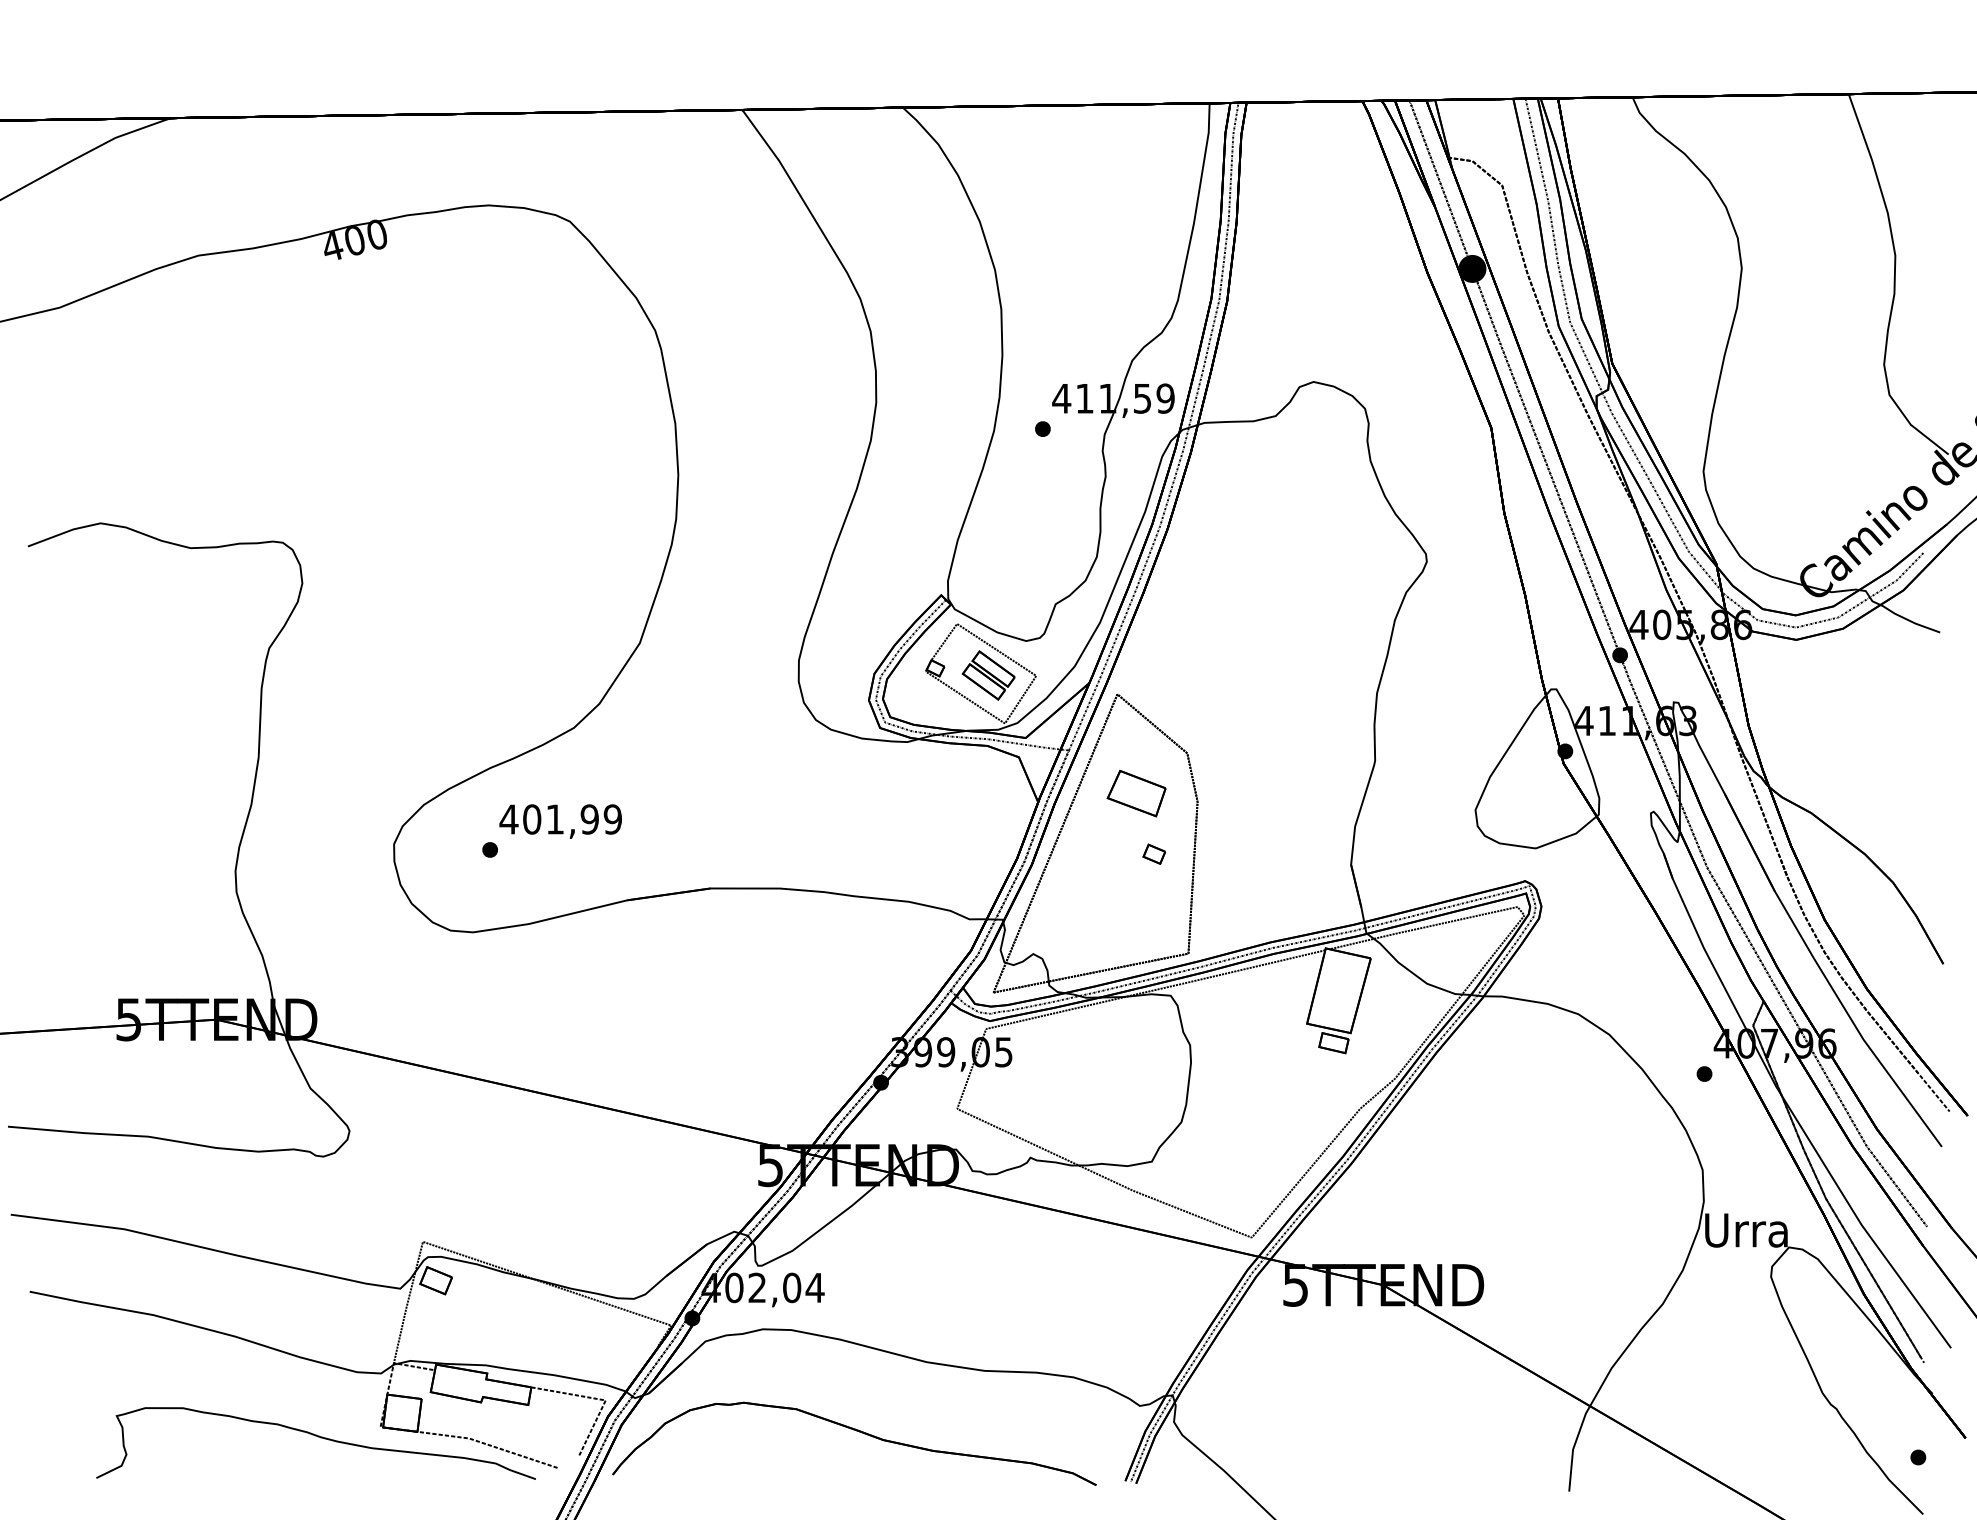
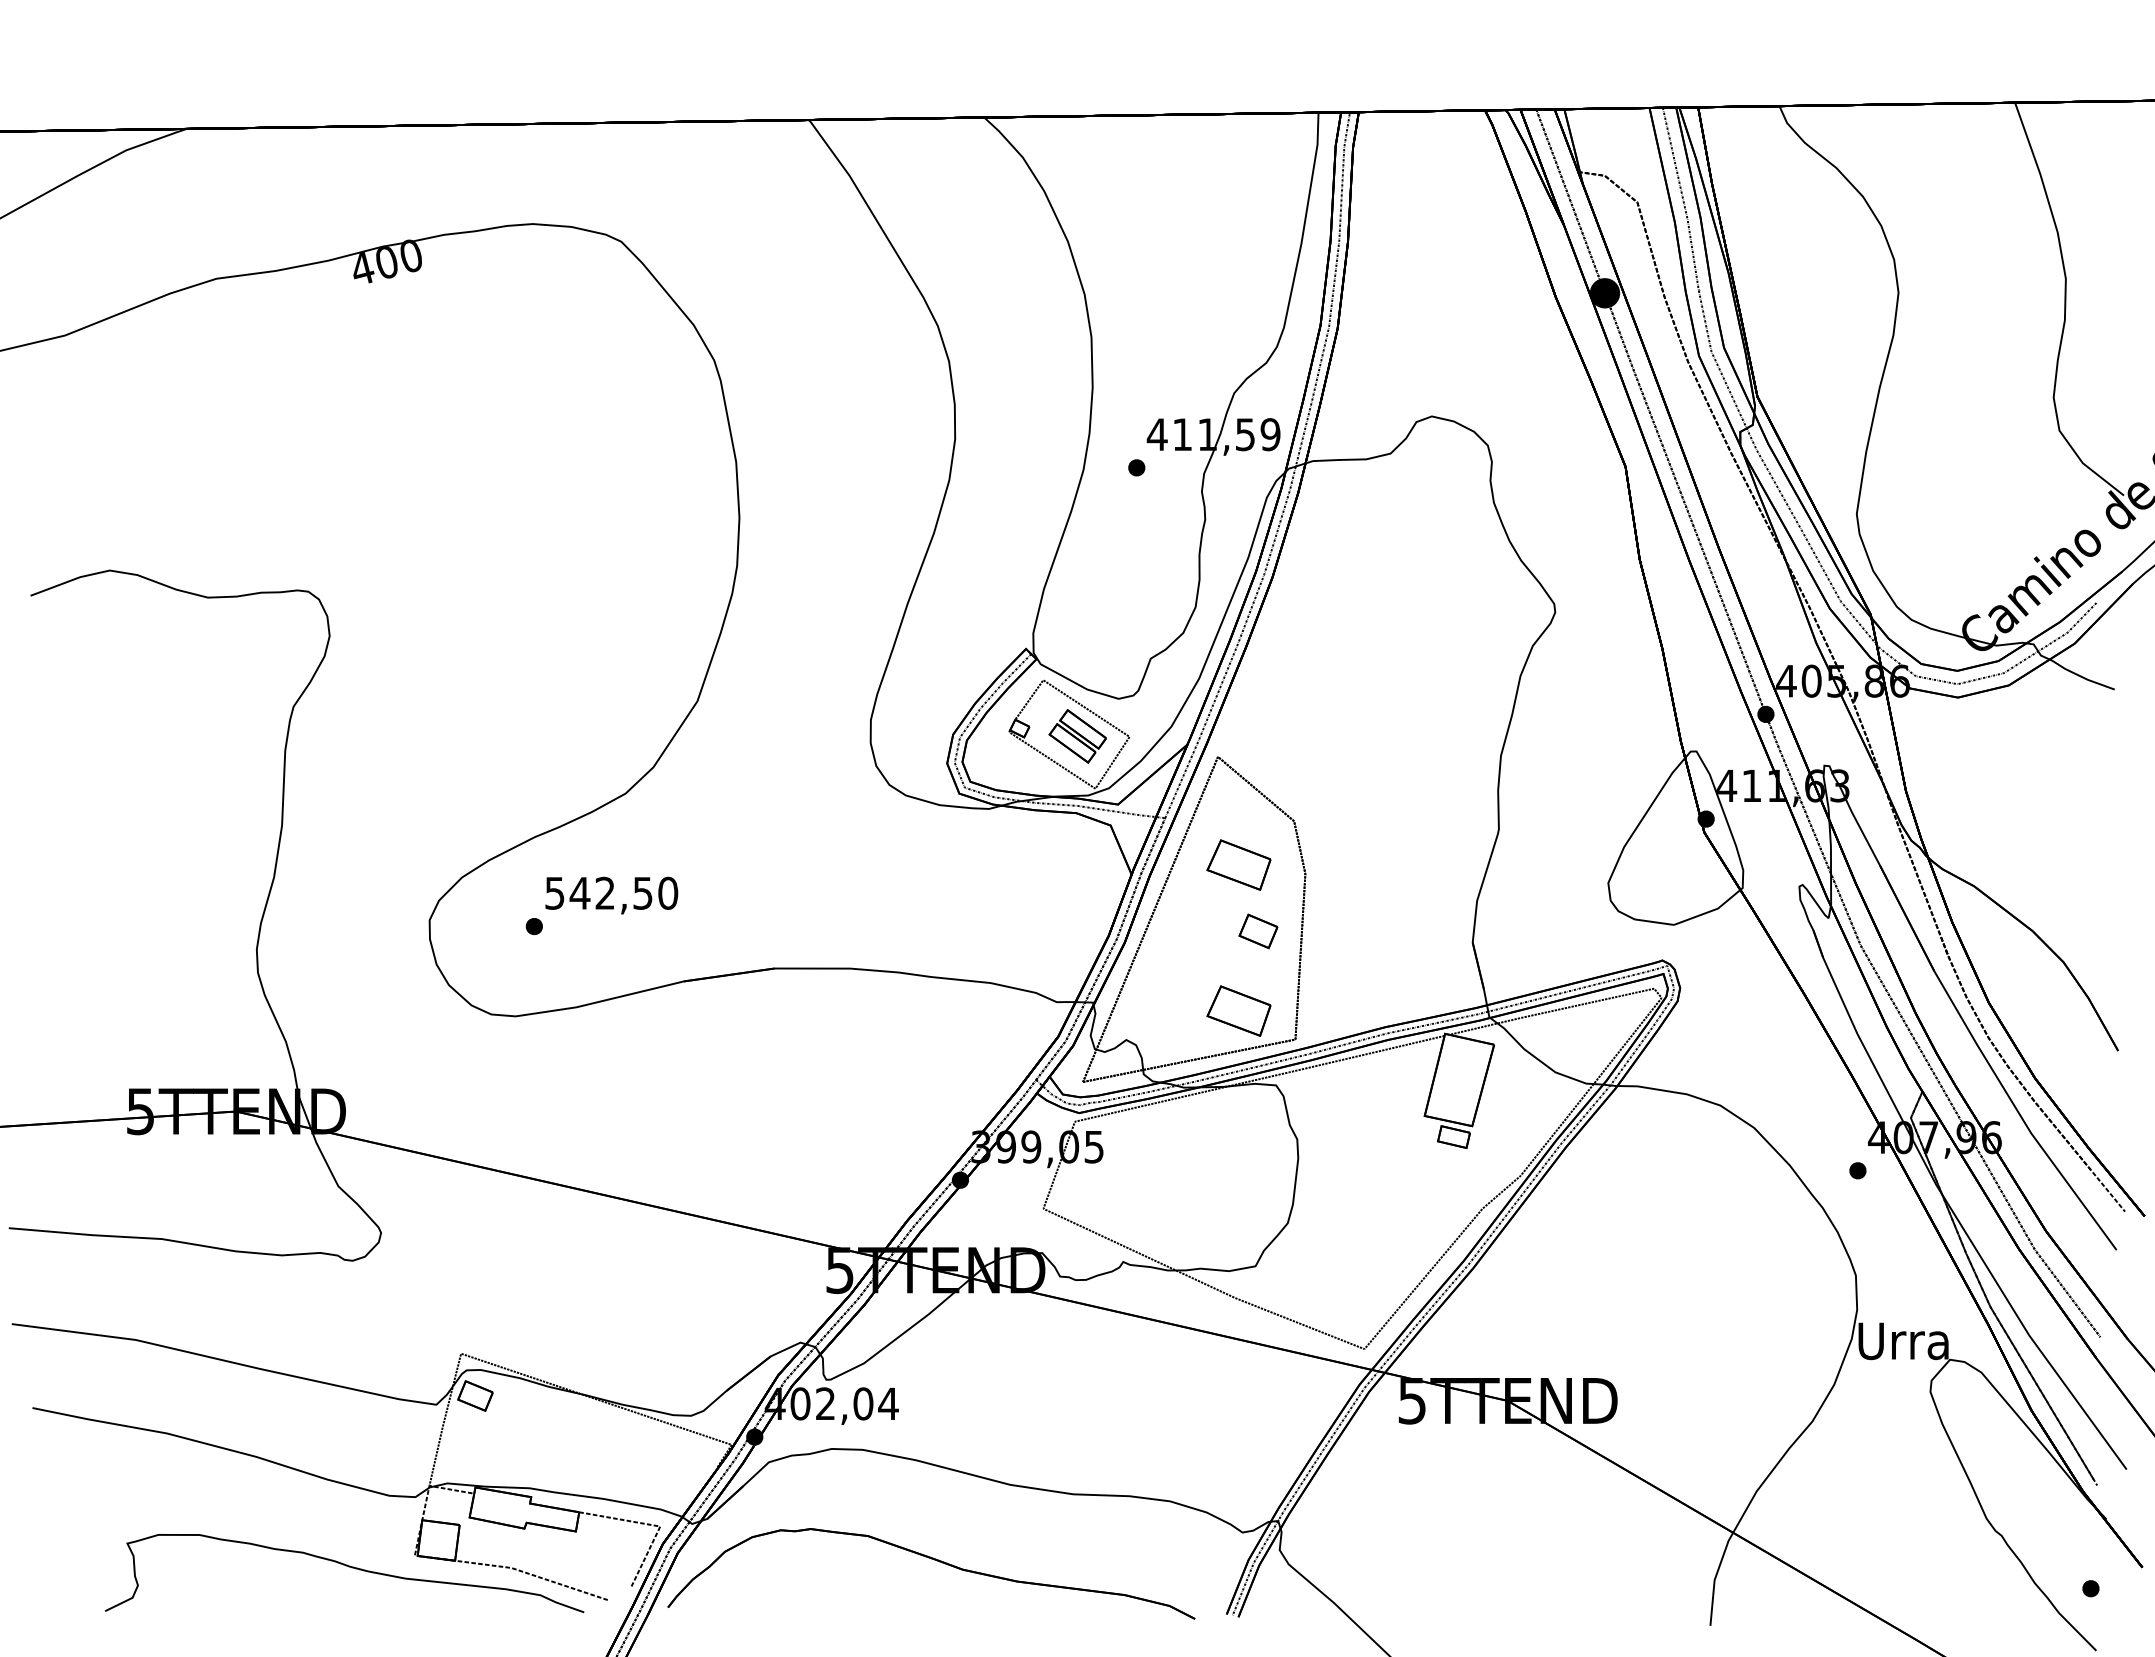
text: (560, 818) -> (611, 892), 401,99 -> 542,50
part: (1153, 853) -> (1257, 930), size x1.6
part: (1136, 926) -> (1238, 1010), added

